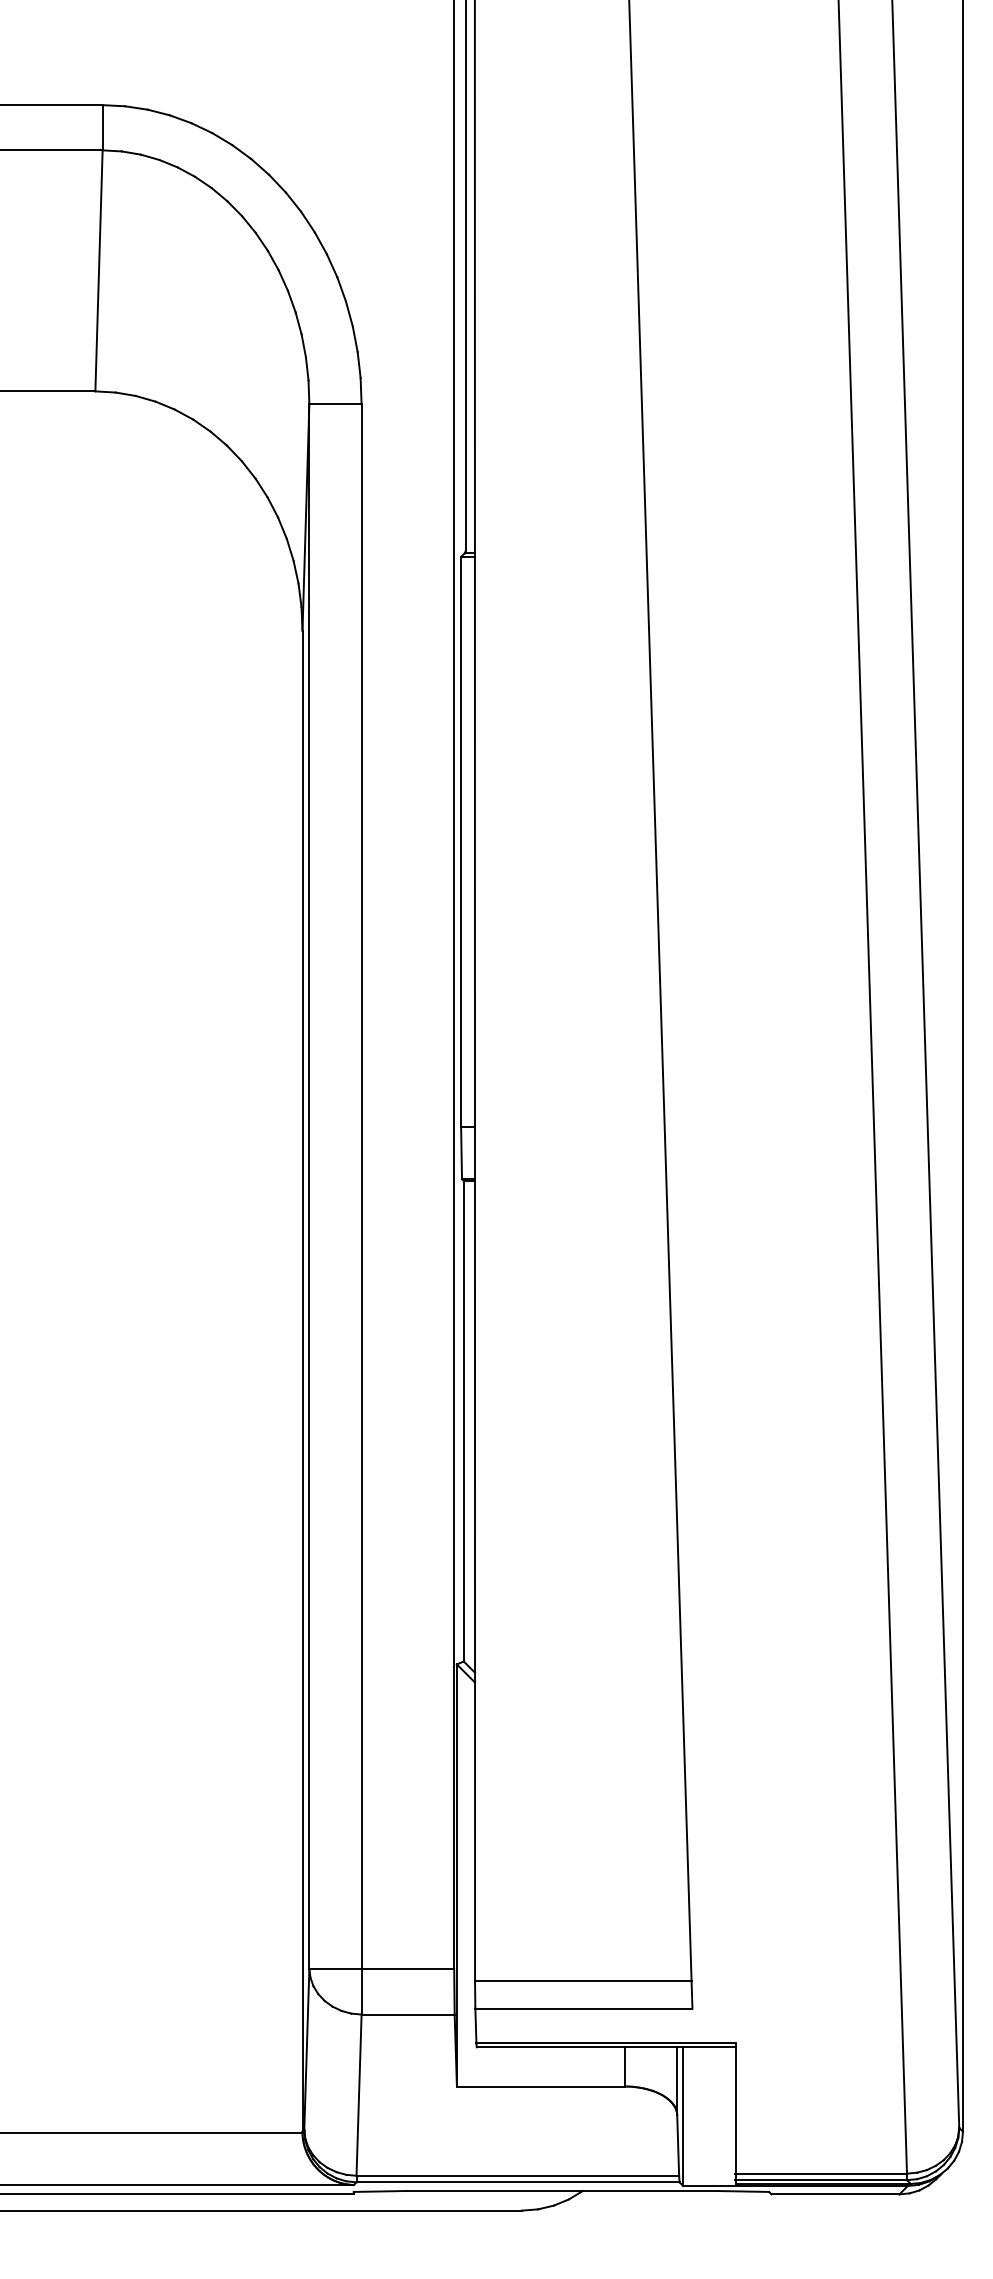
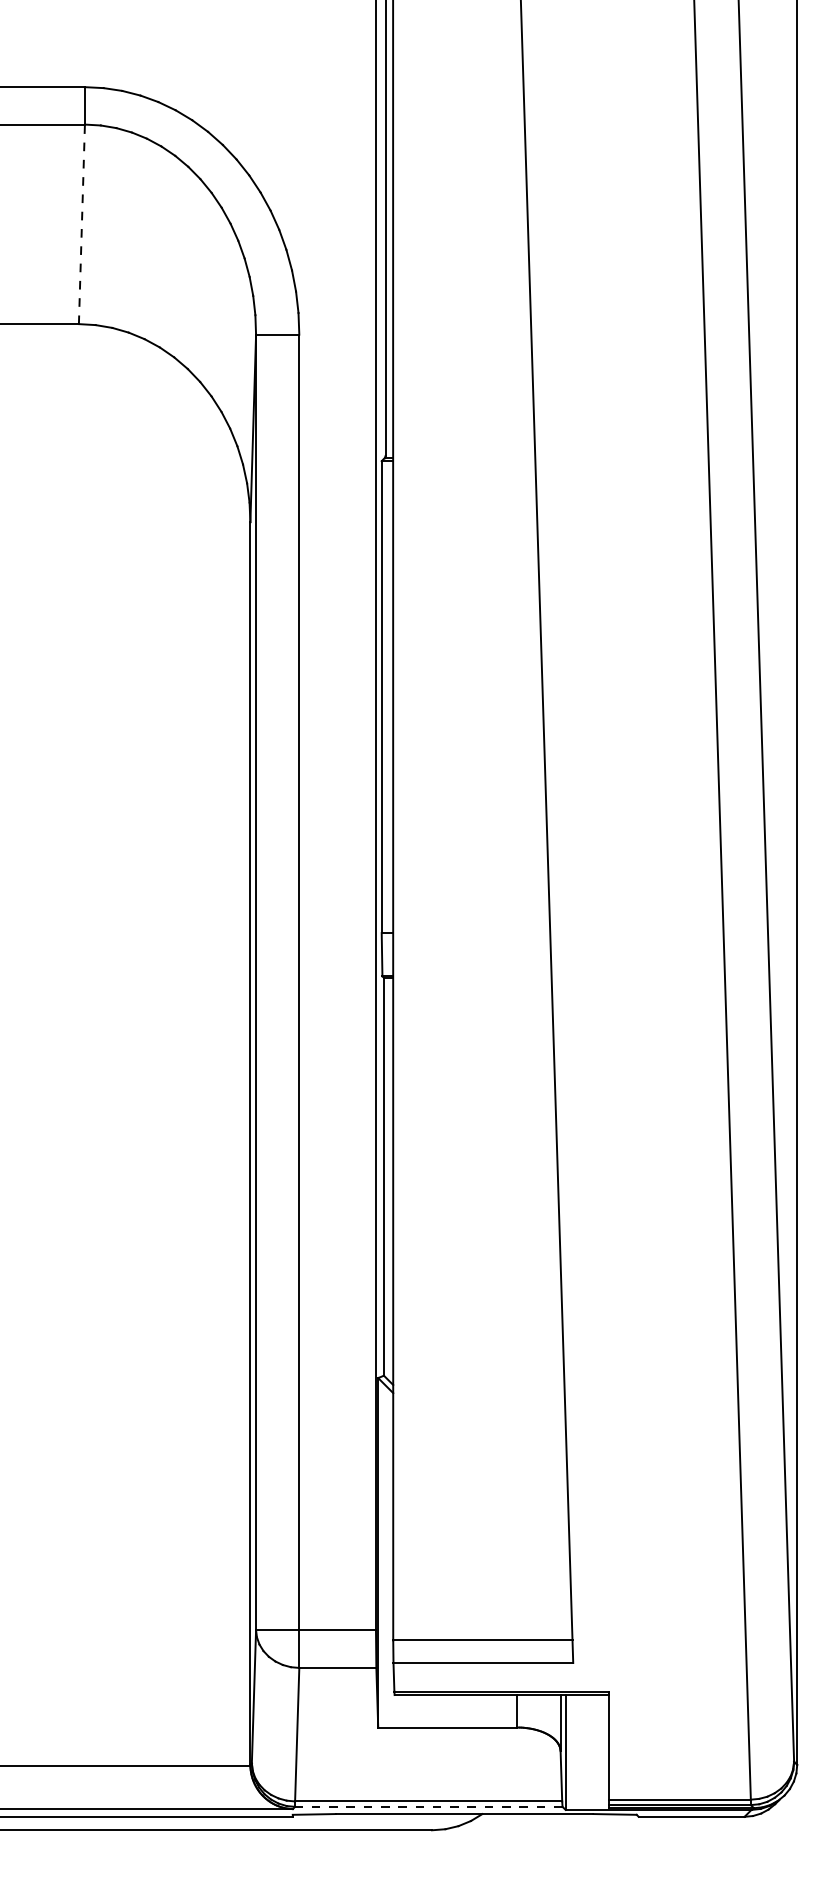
line: (99, 270) -> (82, 224), solid -> dashed
line: (518, 2182) -> (429, 1806), solid -> dashed

